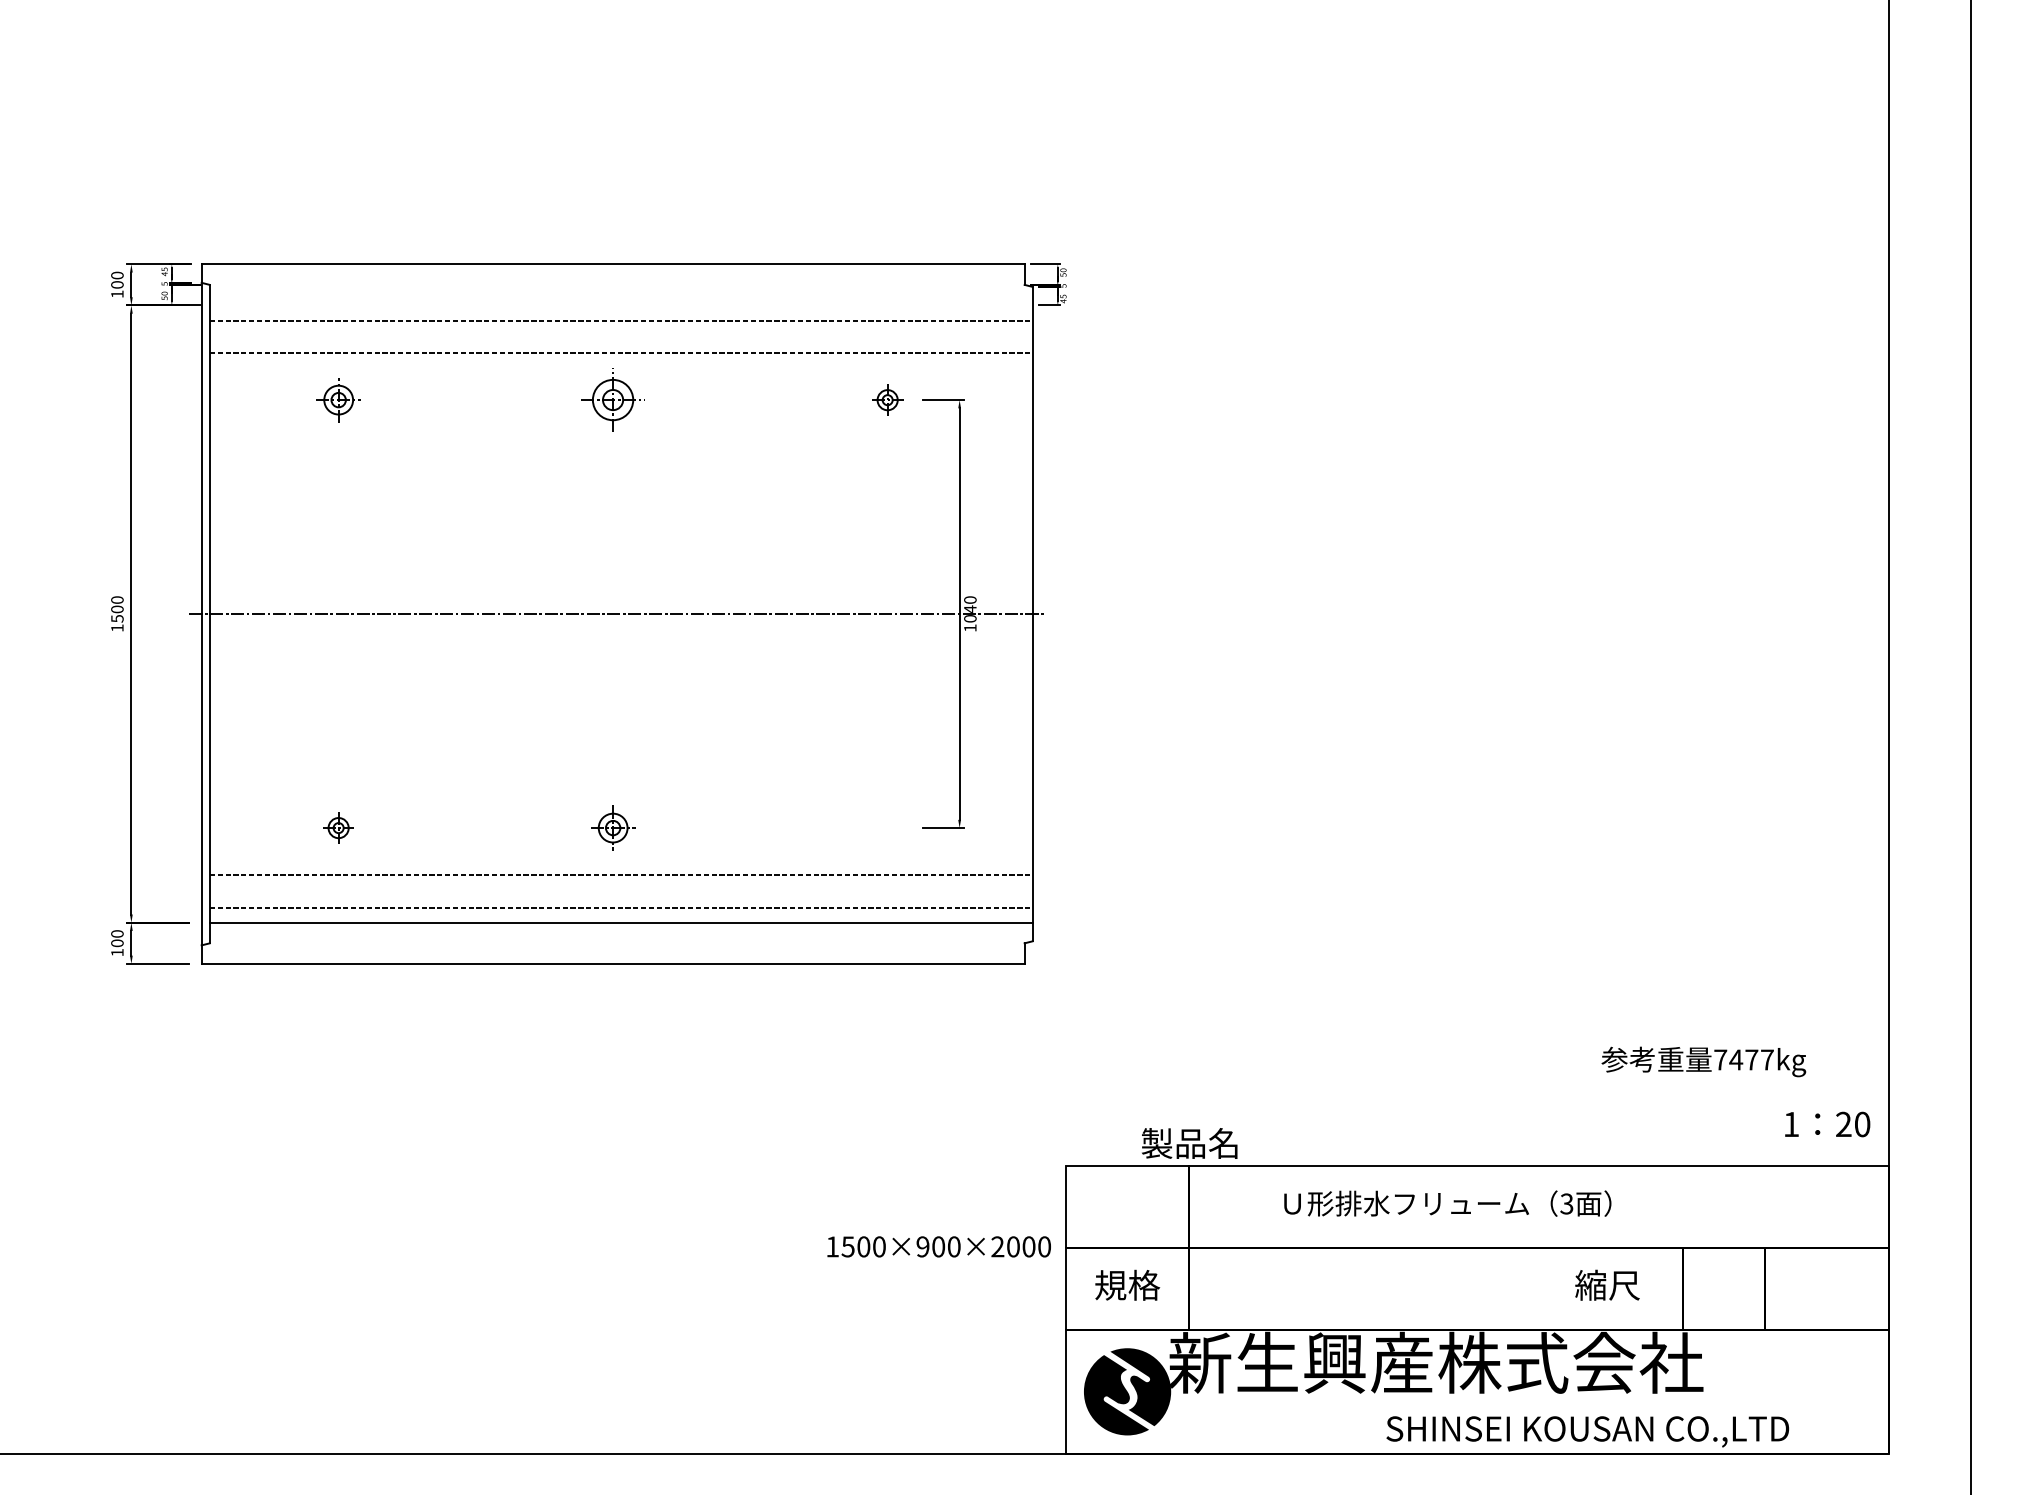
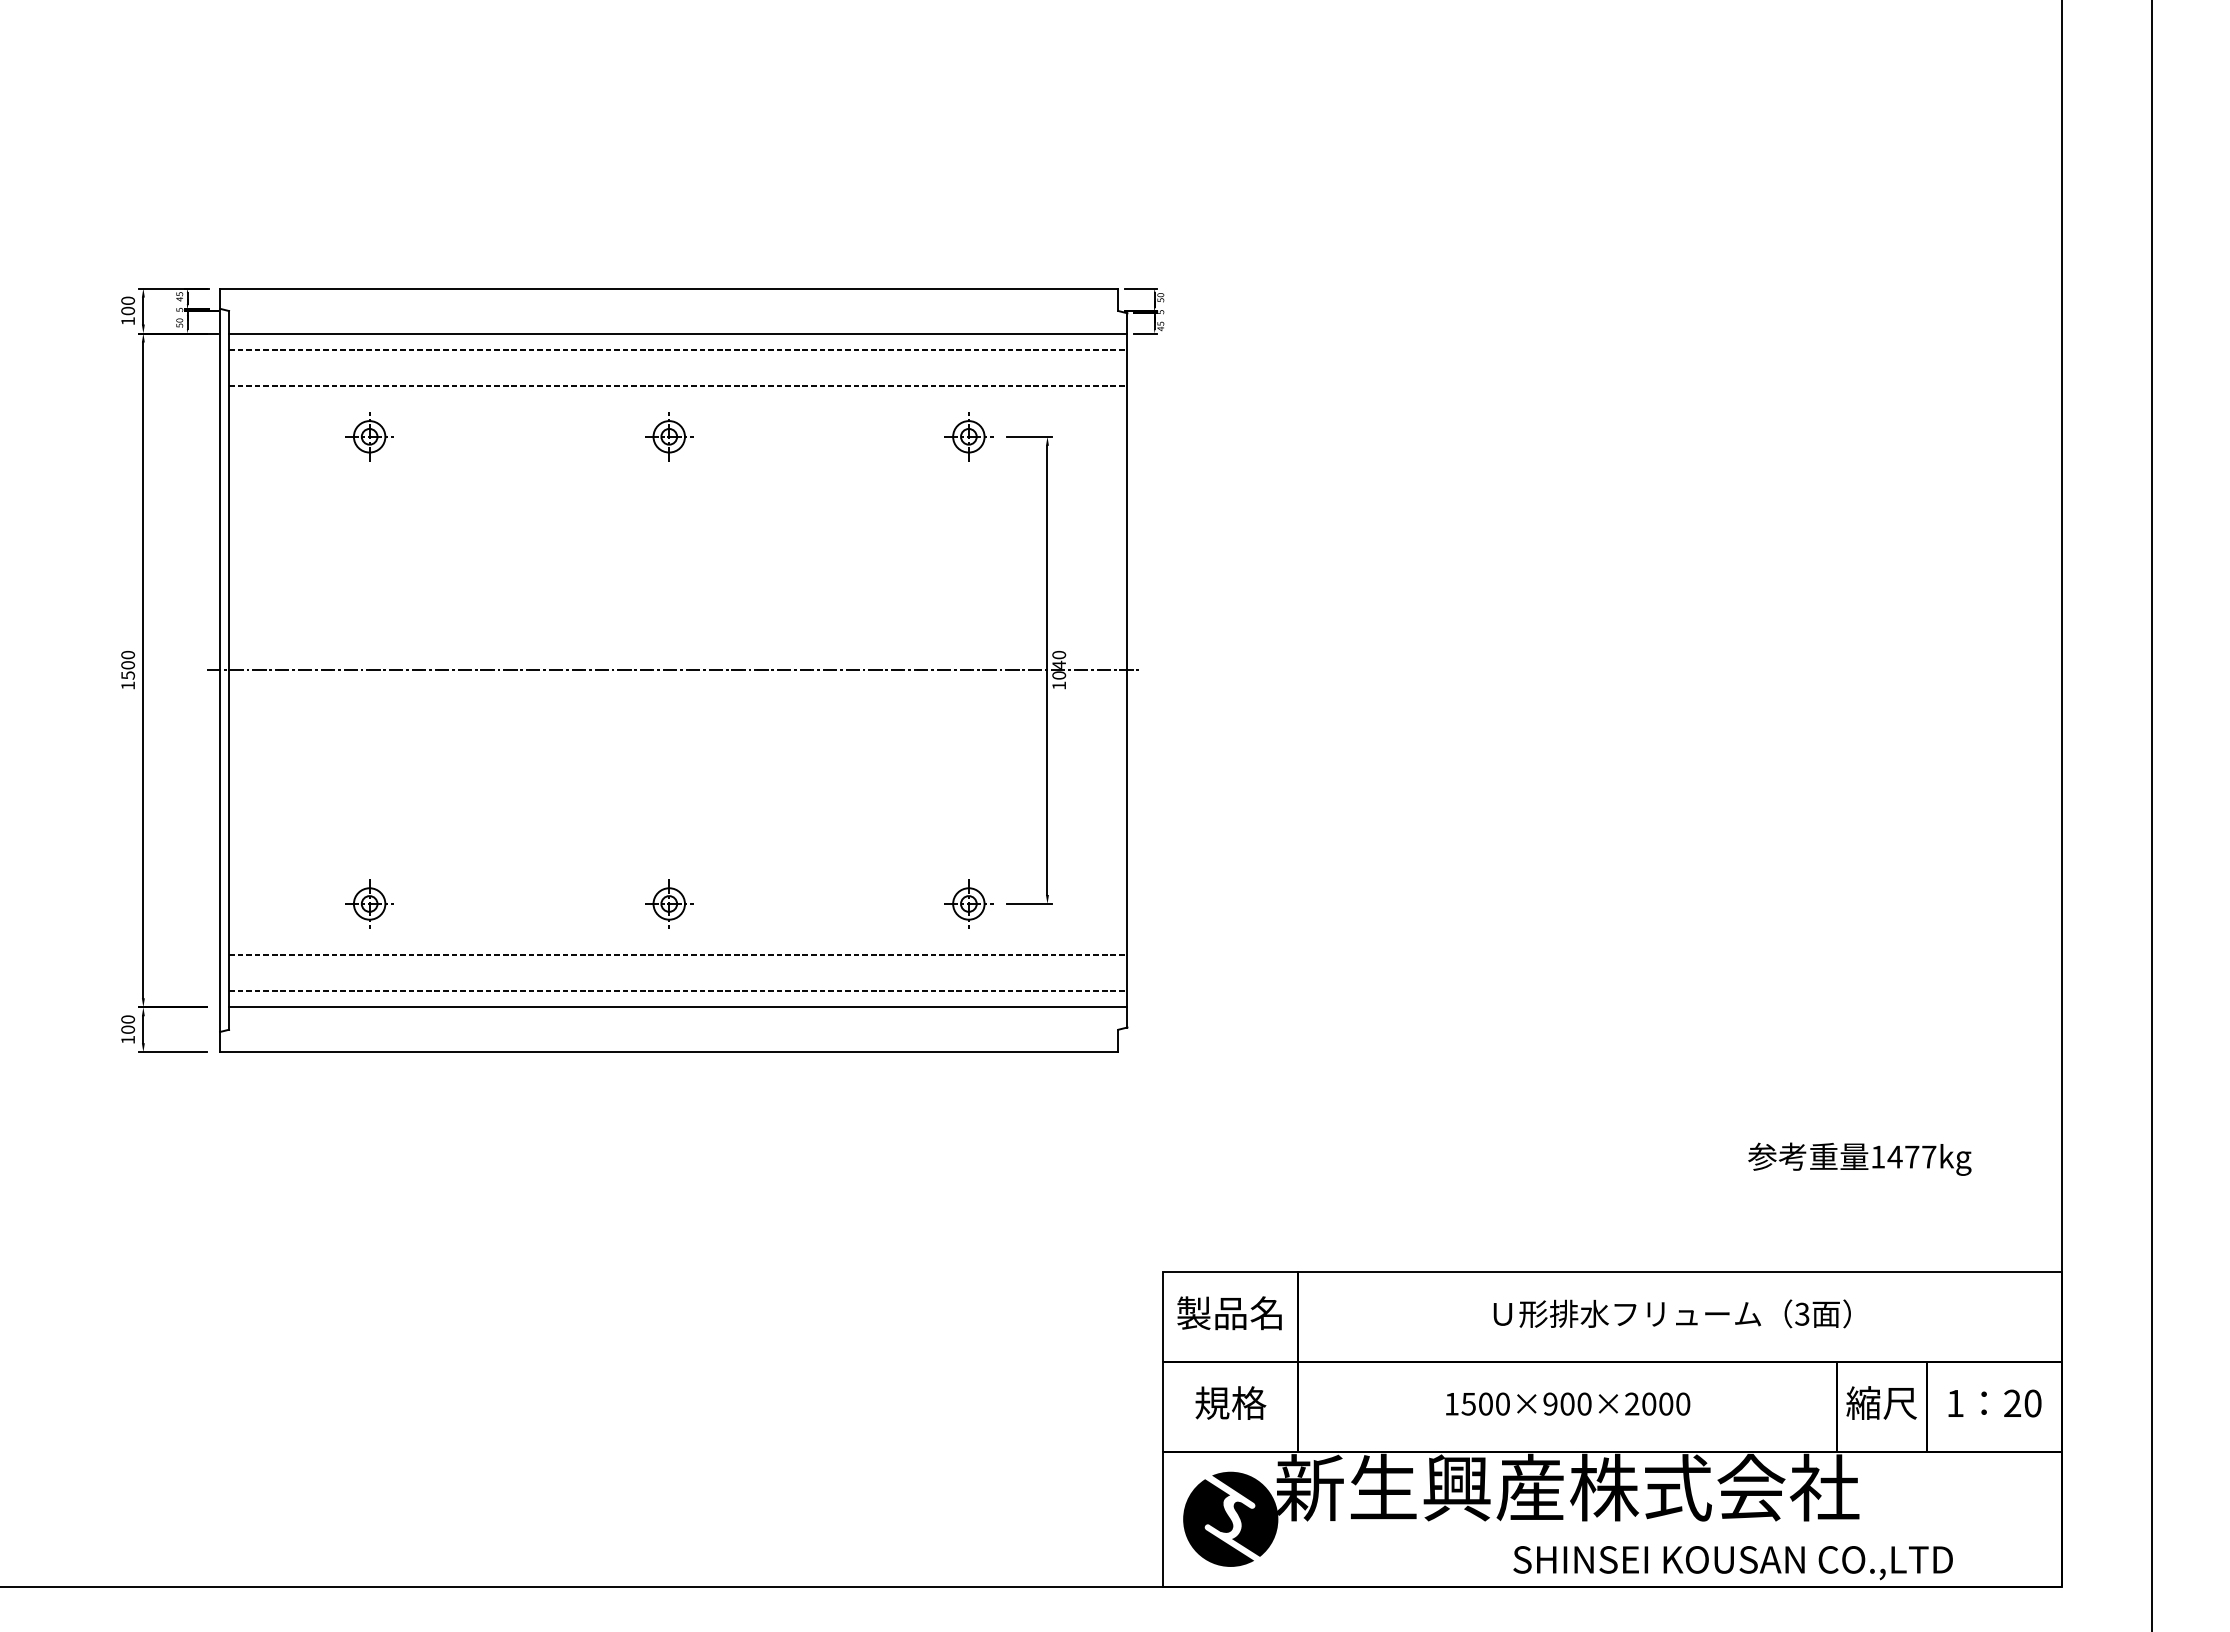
line: (621, 305) -> (678, 333), added
part: (613, 399) -> (669, 436), size x0.71
part: (887, 399) -> (968, 436), size x1.43
part: (338, 827) -> (369, 903), size x1.43
part: (887, 827) -> (968, 903), added
text: (1720, 1059) -> (1878, 1156), 7477kg -> 1477kg
text: (1827, 1124) -> (1994, 1403), moved
text: (1189, 1143) -> (1229, 1313), moved
text: (1447, 1203) -> (1671, 1313), moved
text: (939, 1246) -> (1568, 1403), moved
text: (1607, 1284) -> (1881, 1402), moved

